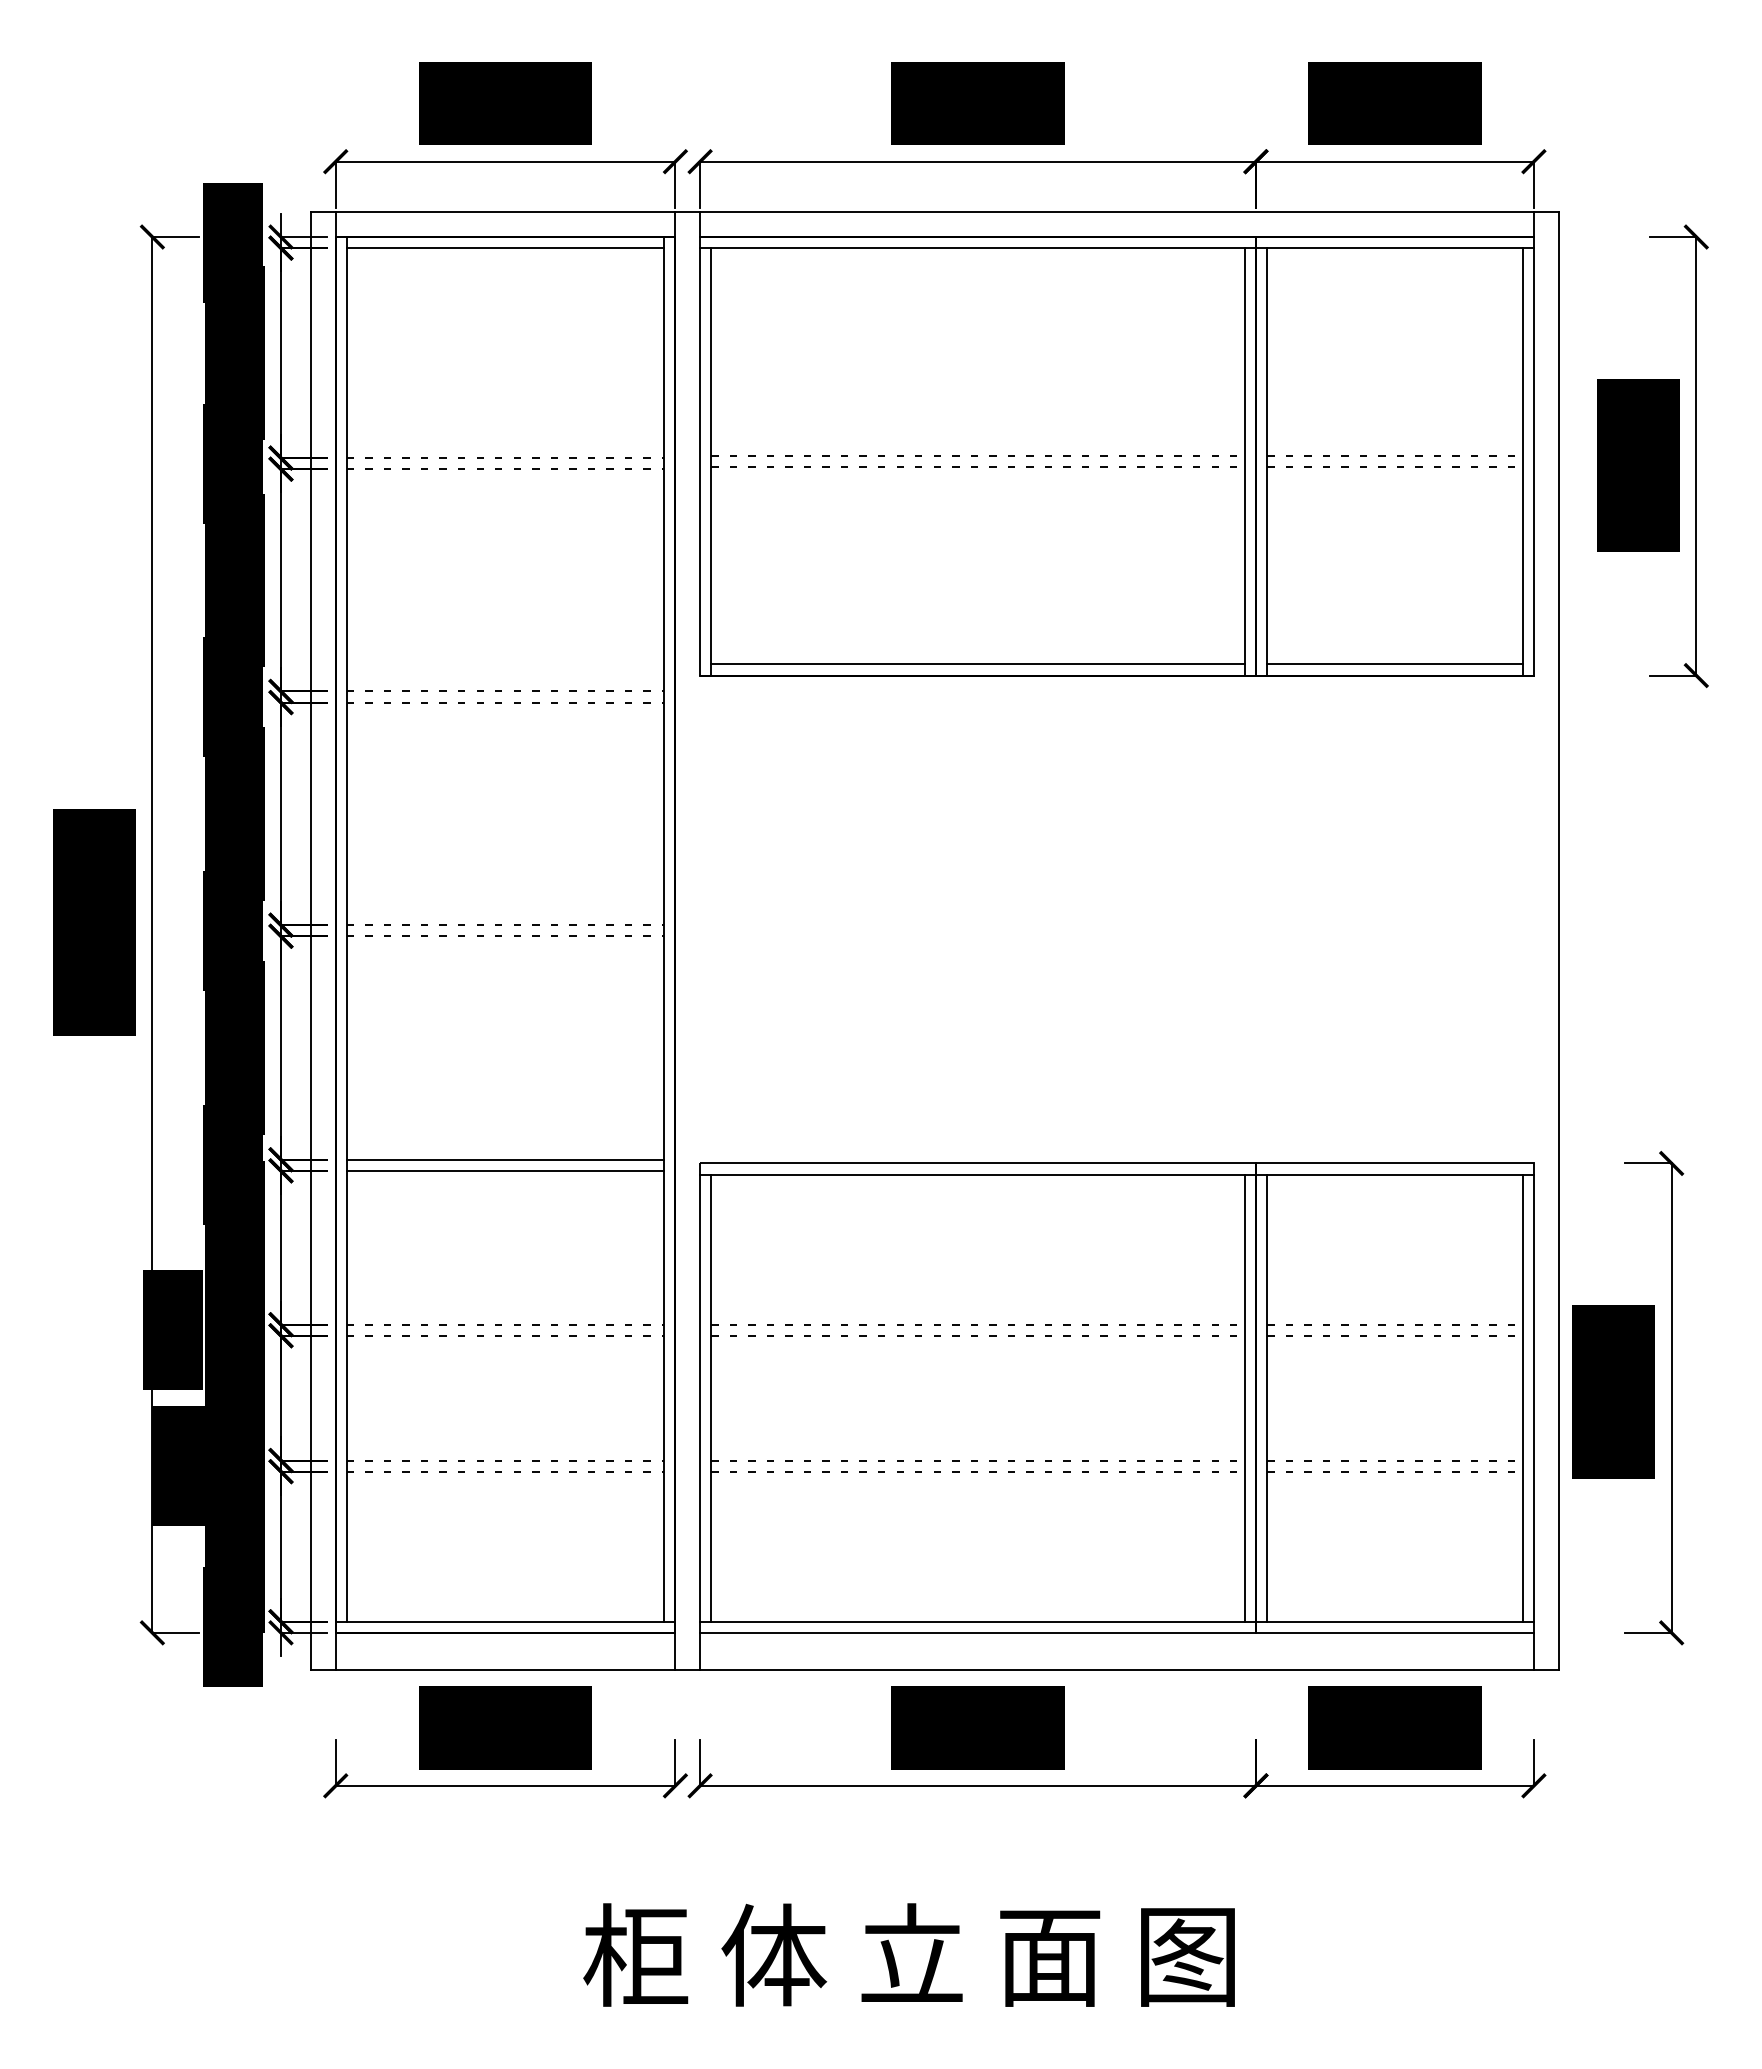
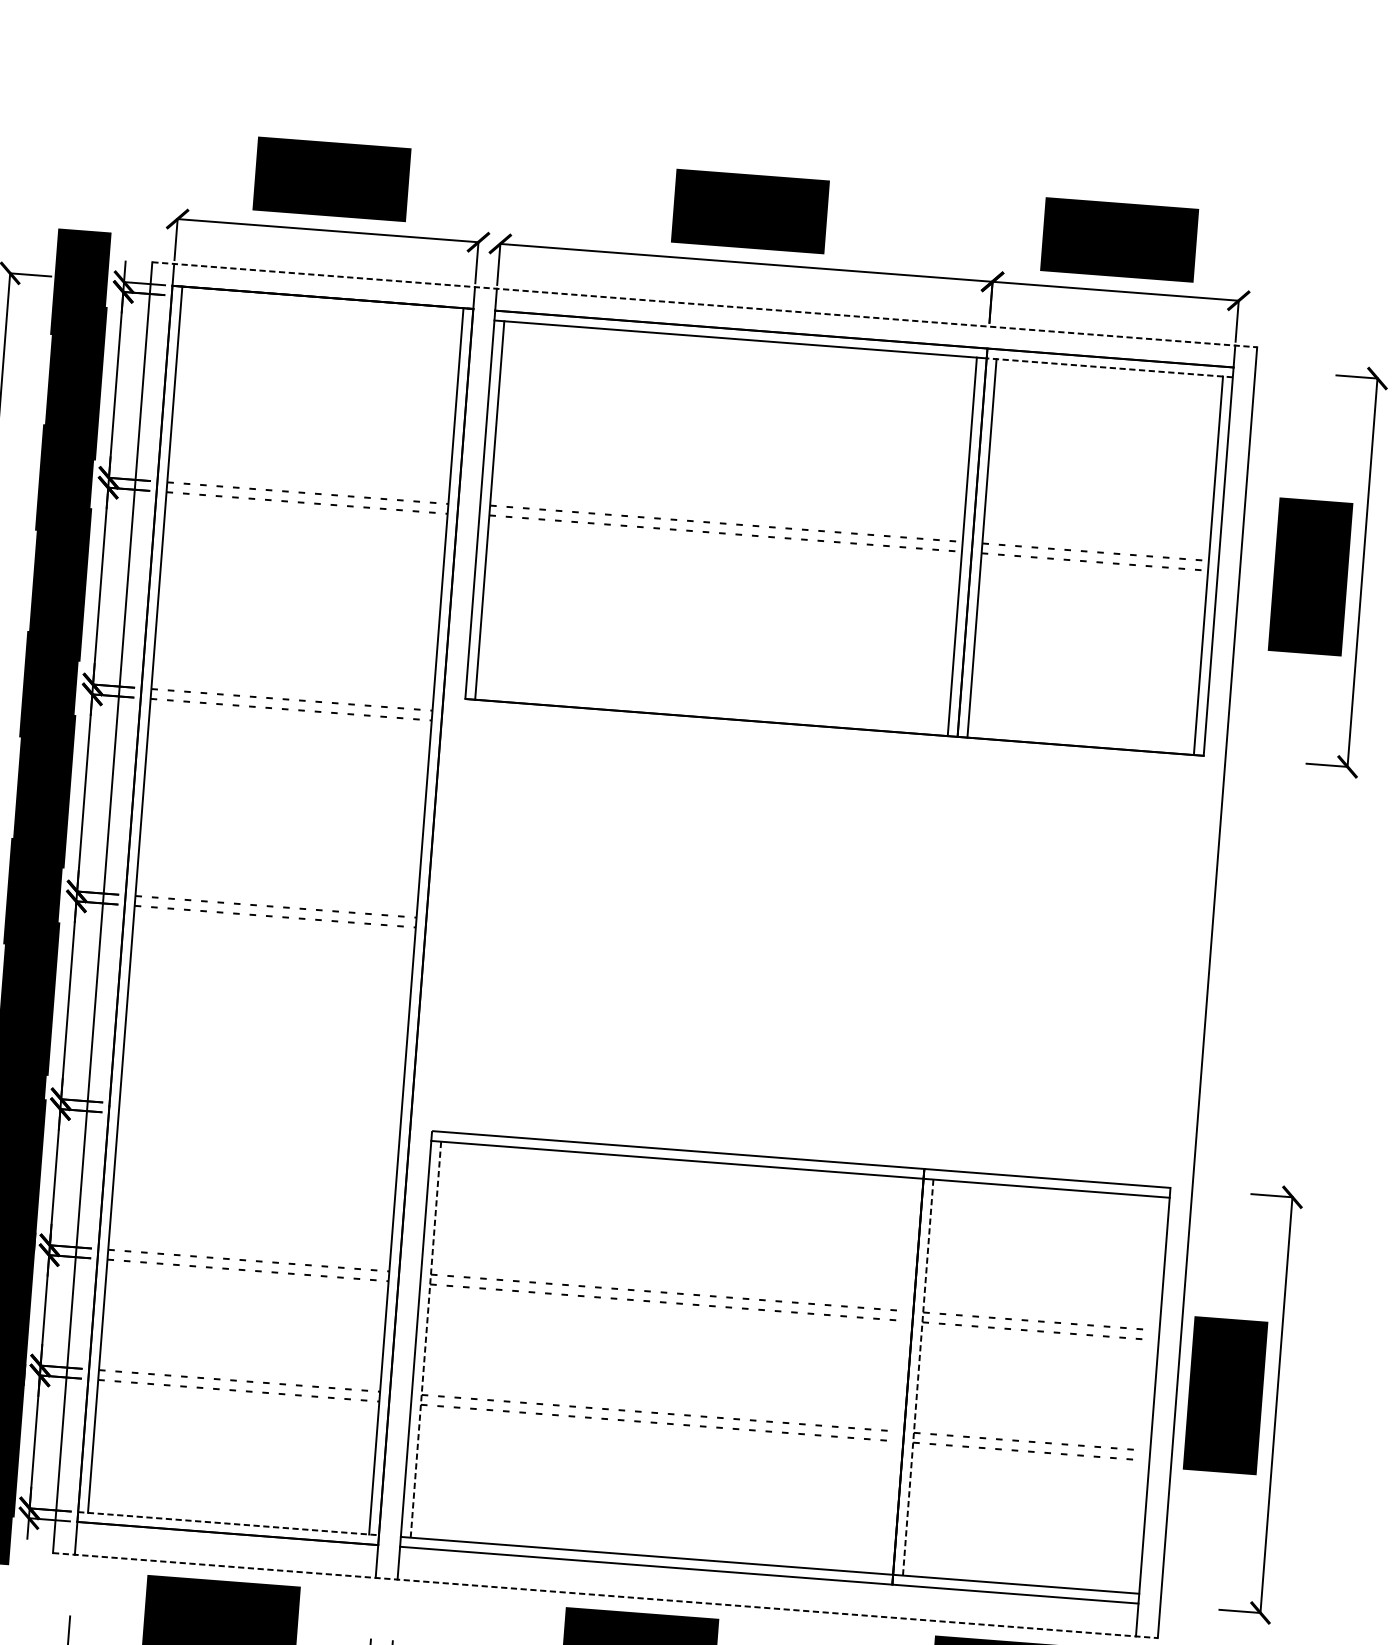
line: (934, 212) -> (704, 304), solid -> dashed
line: (505, 248) -> (322, 307), removed
line: (1394, 248) -> (1109, 368), solid -> dashed
line: (977, 664) -> (711, 708), removed
line: (1394, 664) -> (1081, 736), removed
line: (505, 1159) -> (260, 1114), removed
line: (505, 1170) -> (259, 1124), removed
line: (1244, 1397) -> (898, 1375), removed
line: (1522, 1397) -> (1144, 1394), removed
line: (711, 1398) -> (426, 1340), solid -> dashed
line: (1267, 1398) -> (918, 1377), solid -> dashed
line: (505, 1621) -> (228, 1523), solid -> dashed
line: (934, 1669) -> (605, 1595), solid -> dashed

